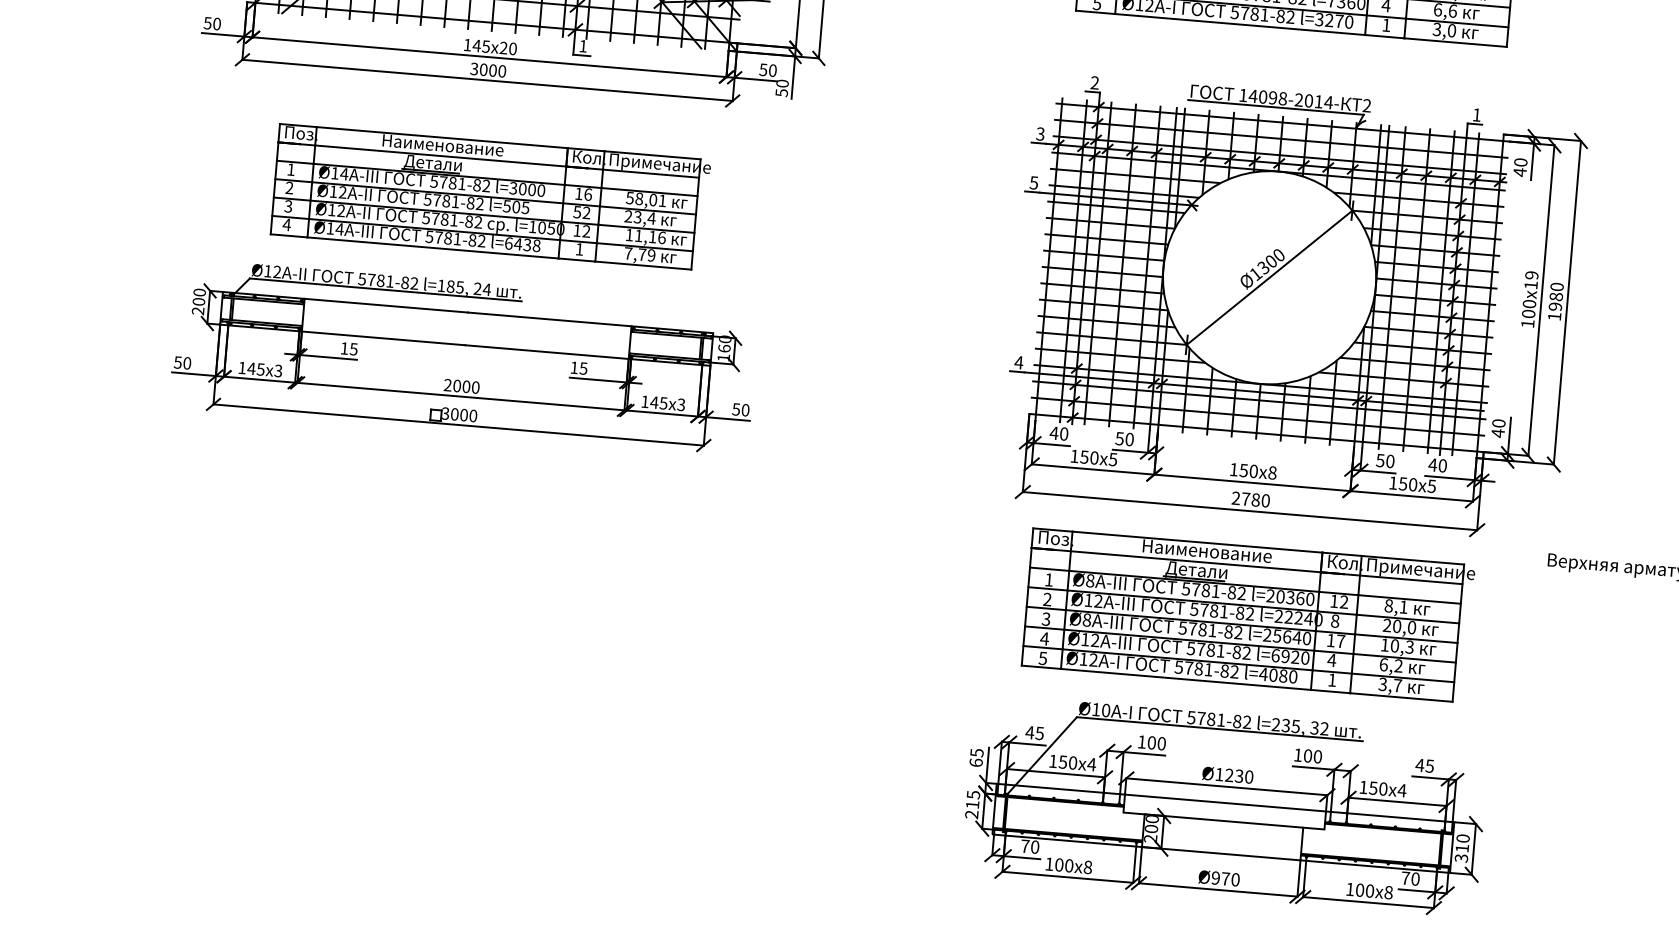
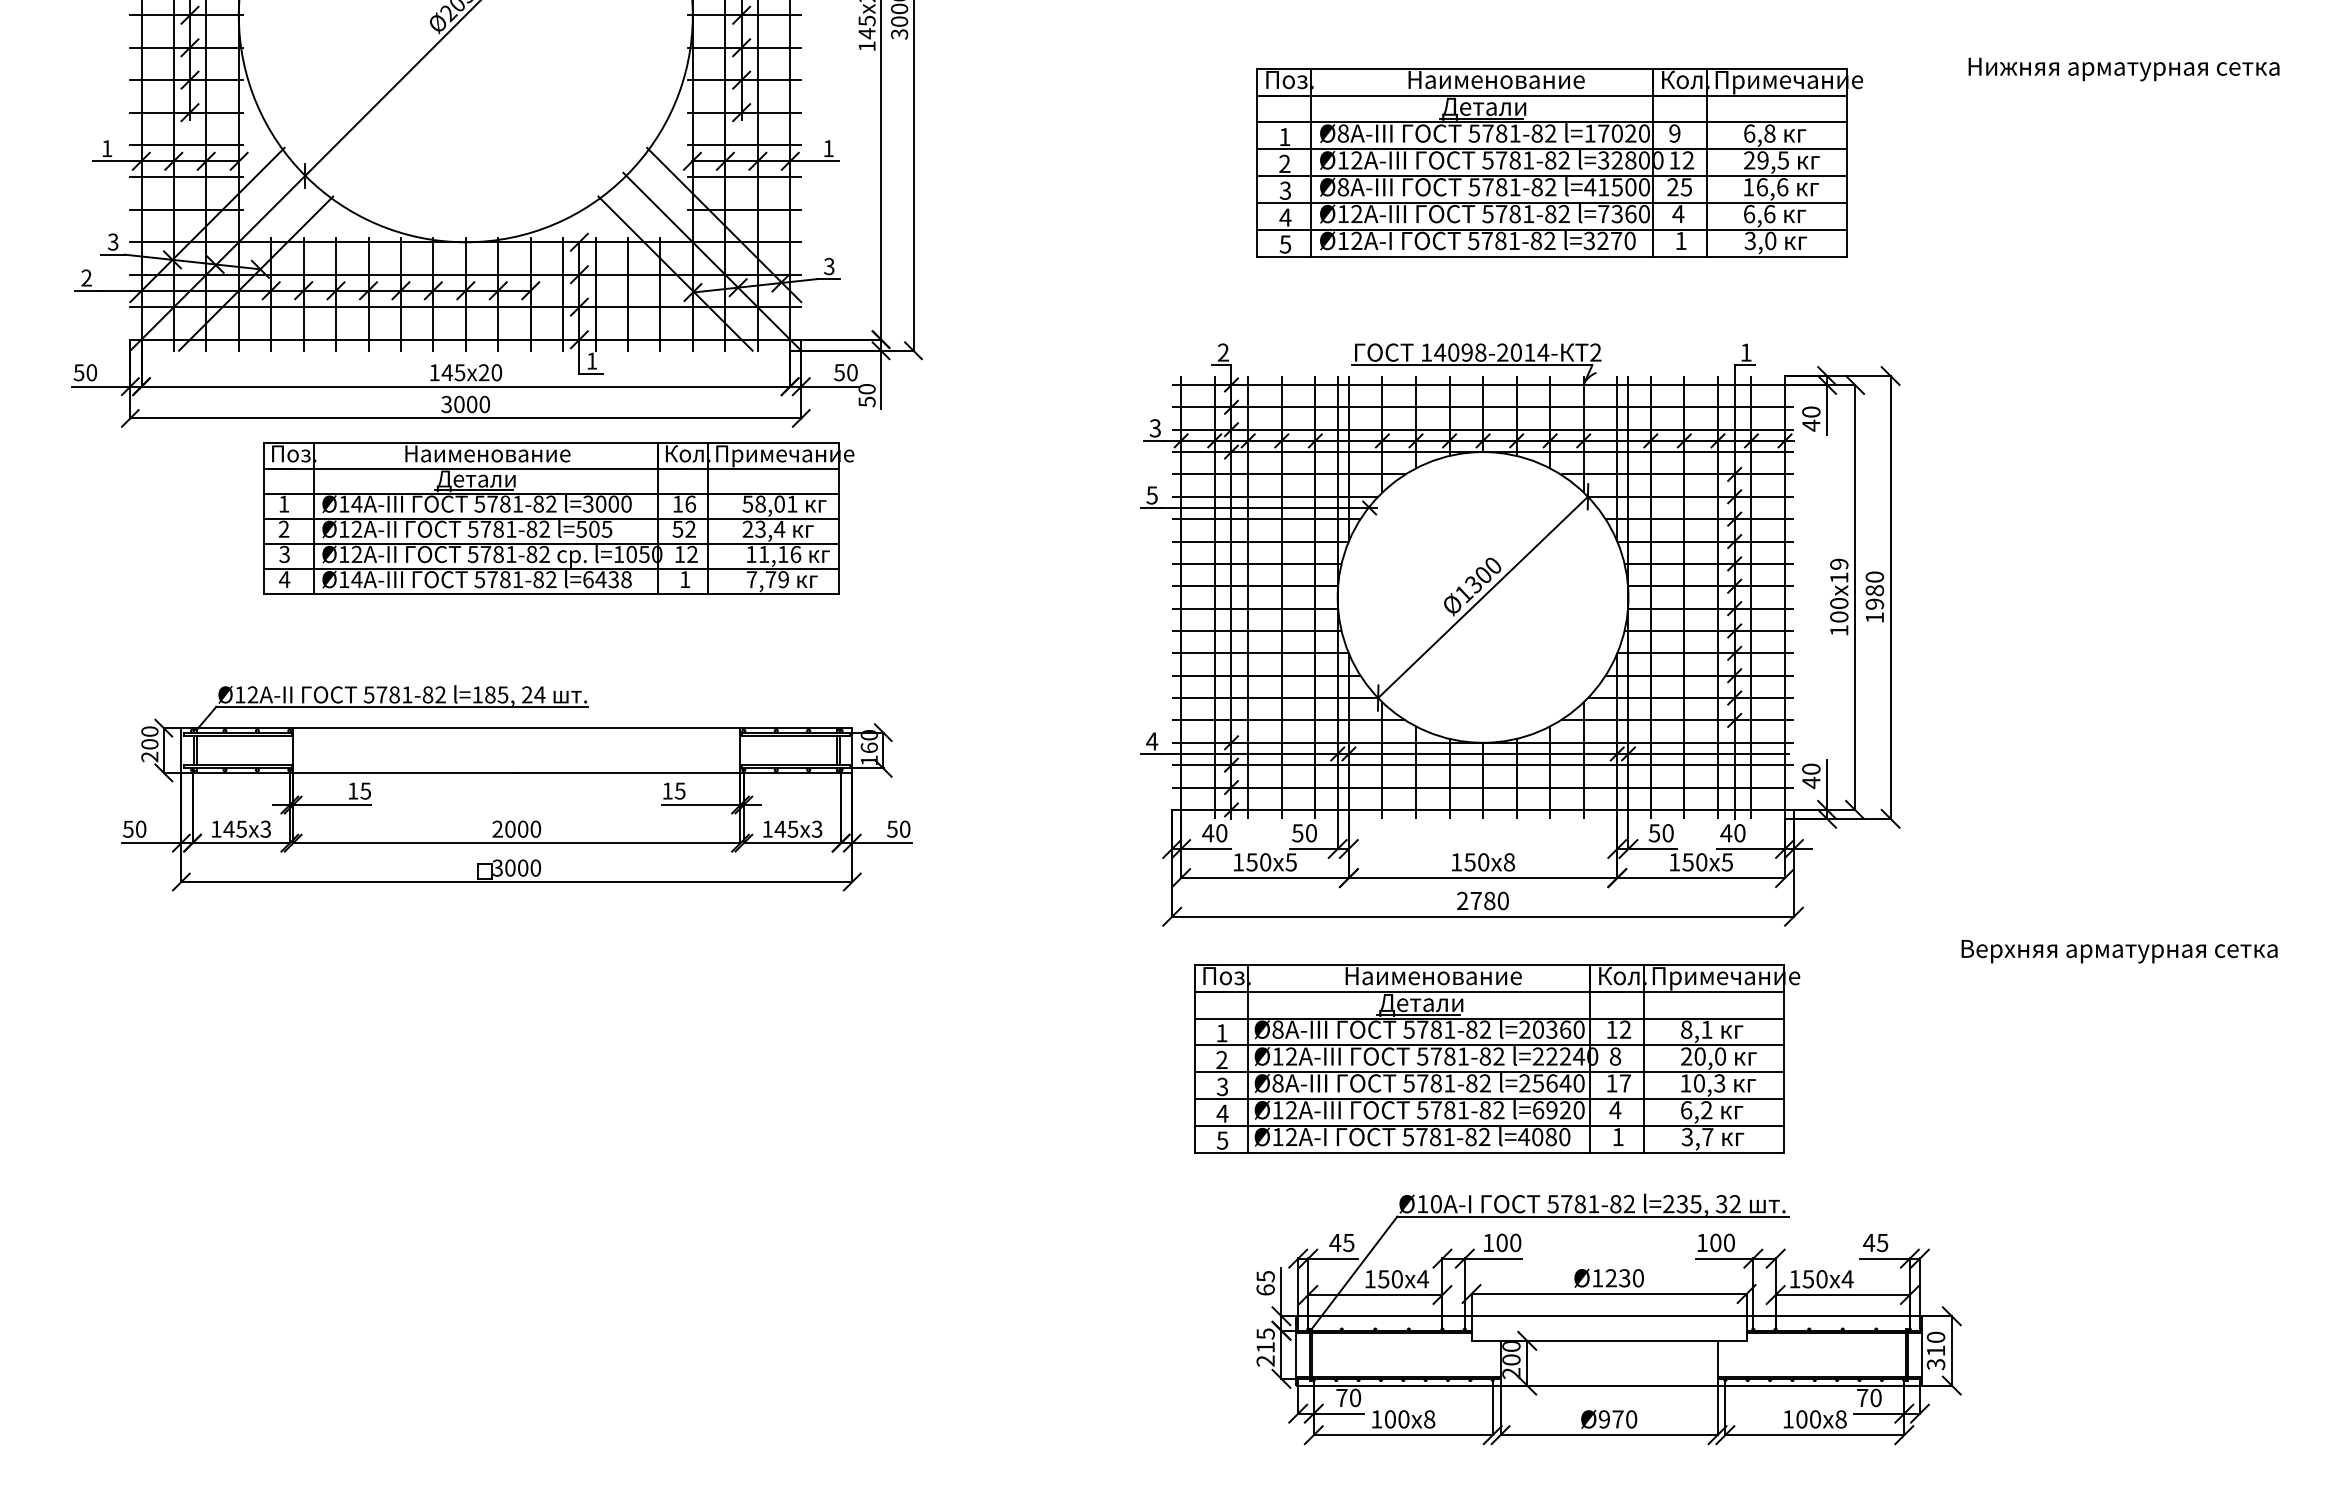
part: (490, 196) -> (558, 518), moved
part: (1294, 307) -> (1520, 634), moved
part: (464, 356) -> (516, 788), moved
part: (1248, 615) -> (1497, 1058), moved
part: (1224, 805) -> (1608, 1319), moved

